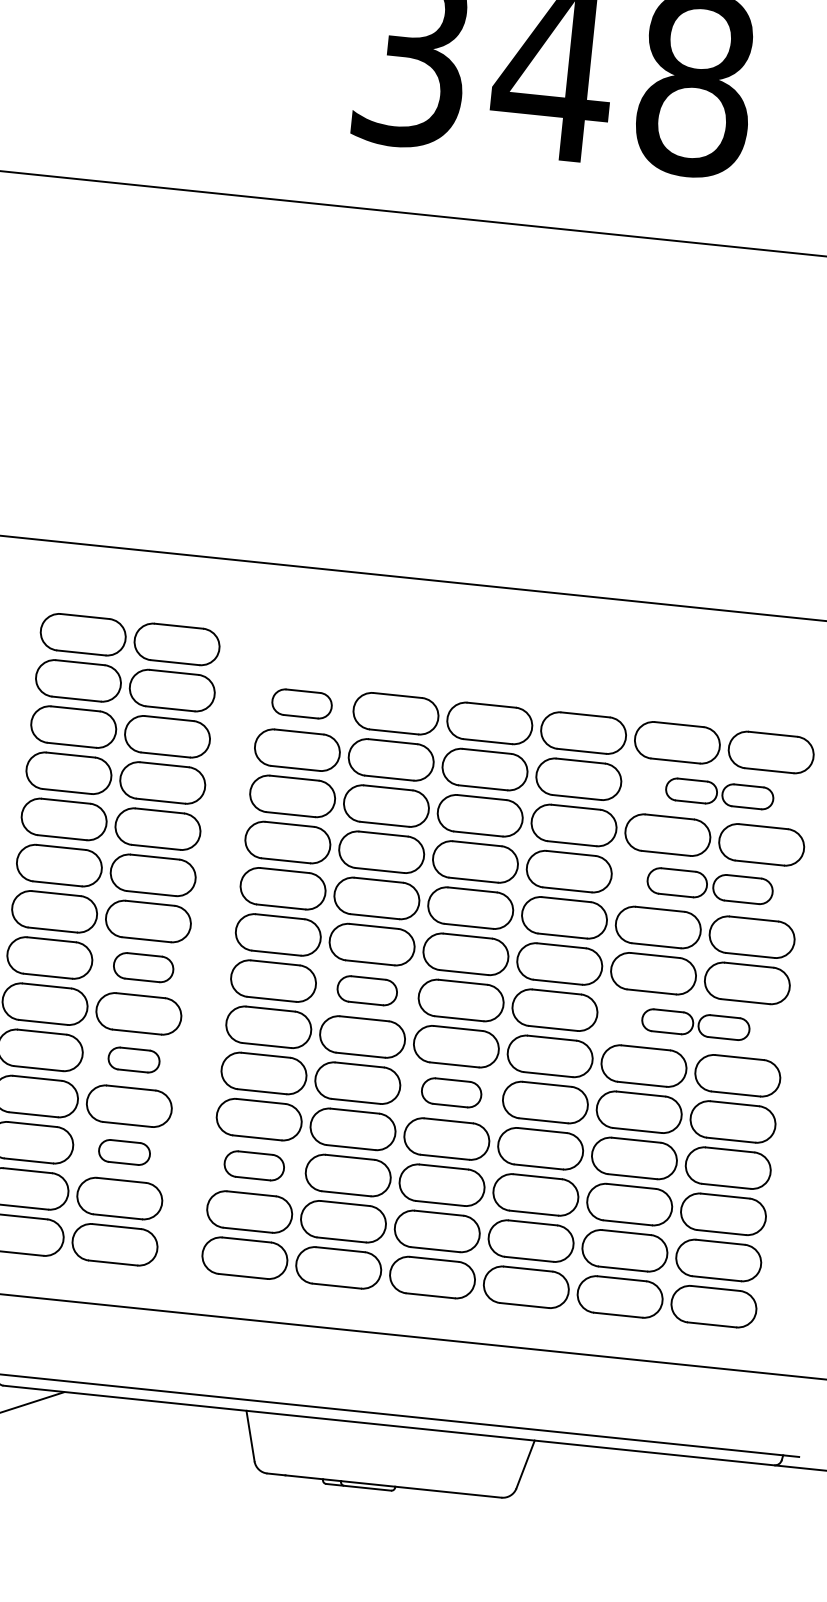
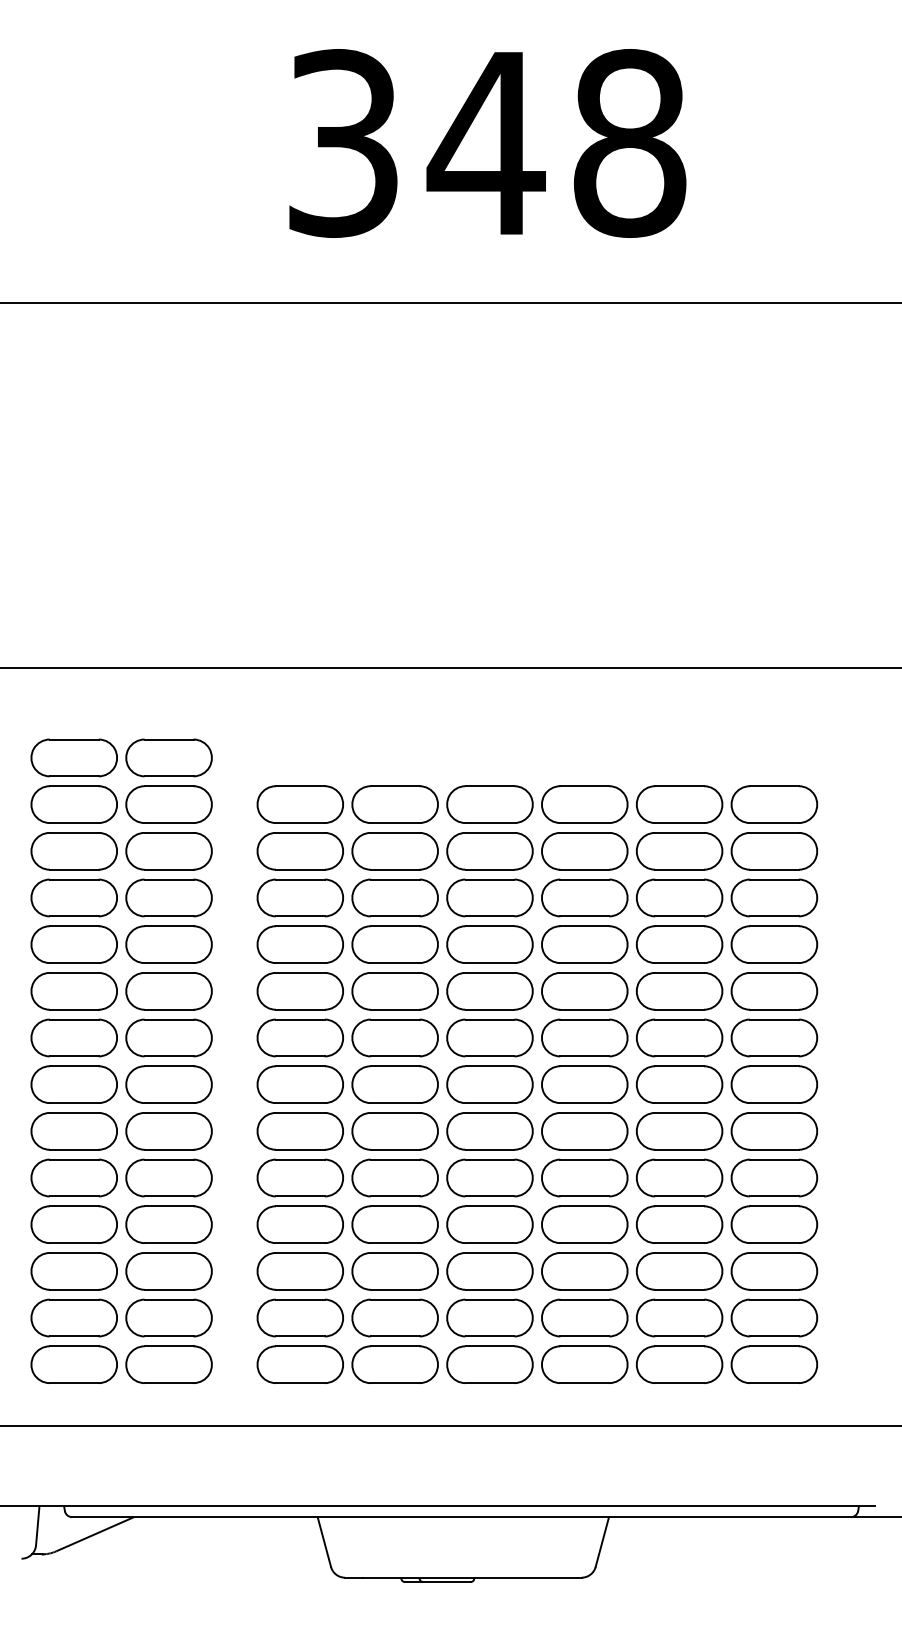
part: (301, 703) -> (299, 804), size x1.43
part: (720, 794) -> (727, 851), size x1.67
part: (710, 886) -> (727, 944), size x1.43
part: (143, 967) -> (168, 1084), size x1.43
part: (366, 990) -> (394, 1084), size x1.43
part: (696, 1024) -> (727, 1084), size x1.67
part: (133, 1059) -> (168, 1177), size x1.67
part: (451, 1092) -> (489, 1177), size x1.43
part: (123, 1152) -> (168, 1271), size x1.67
part: (253, 1165) -> (299, 1271), size x1.43

